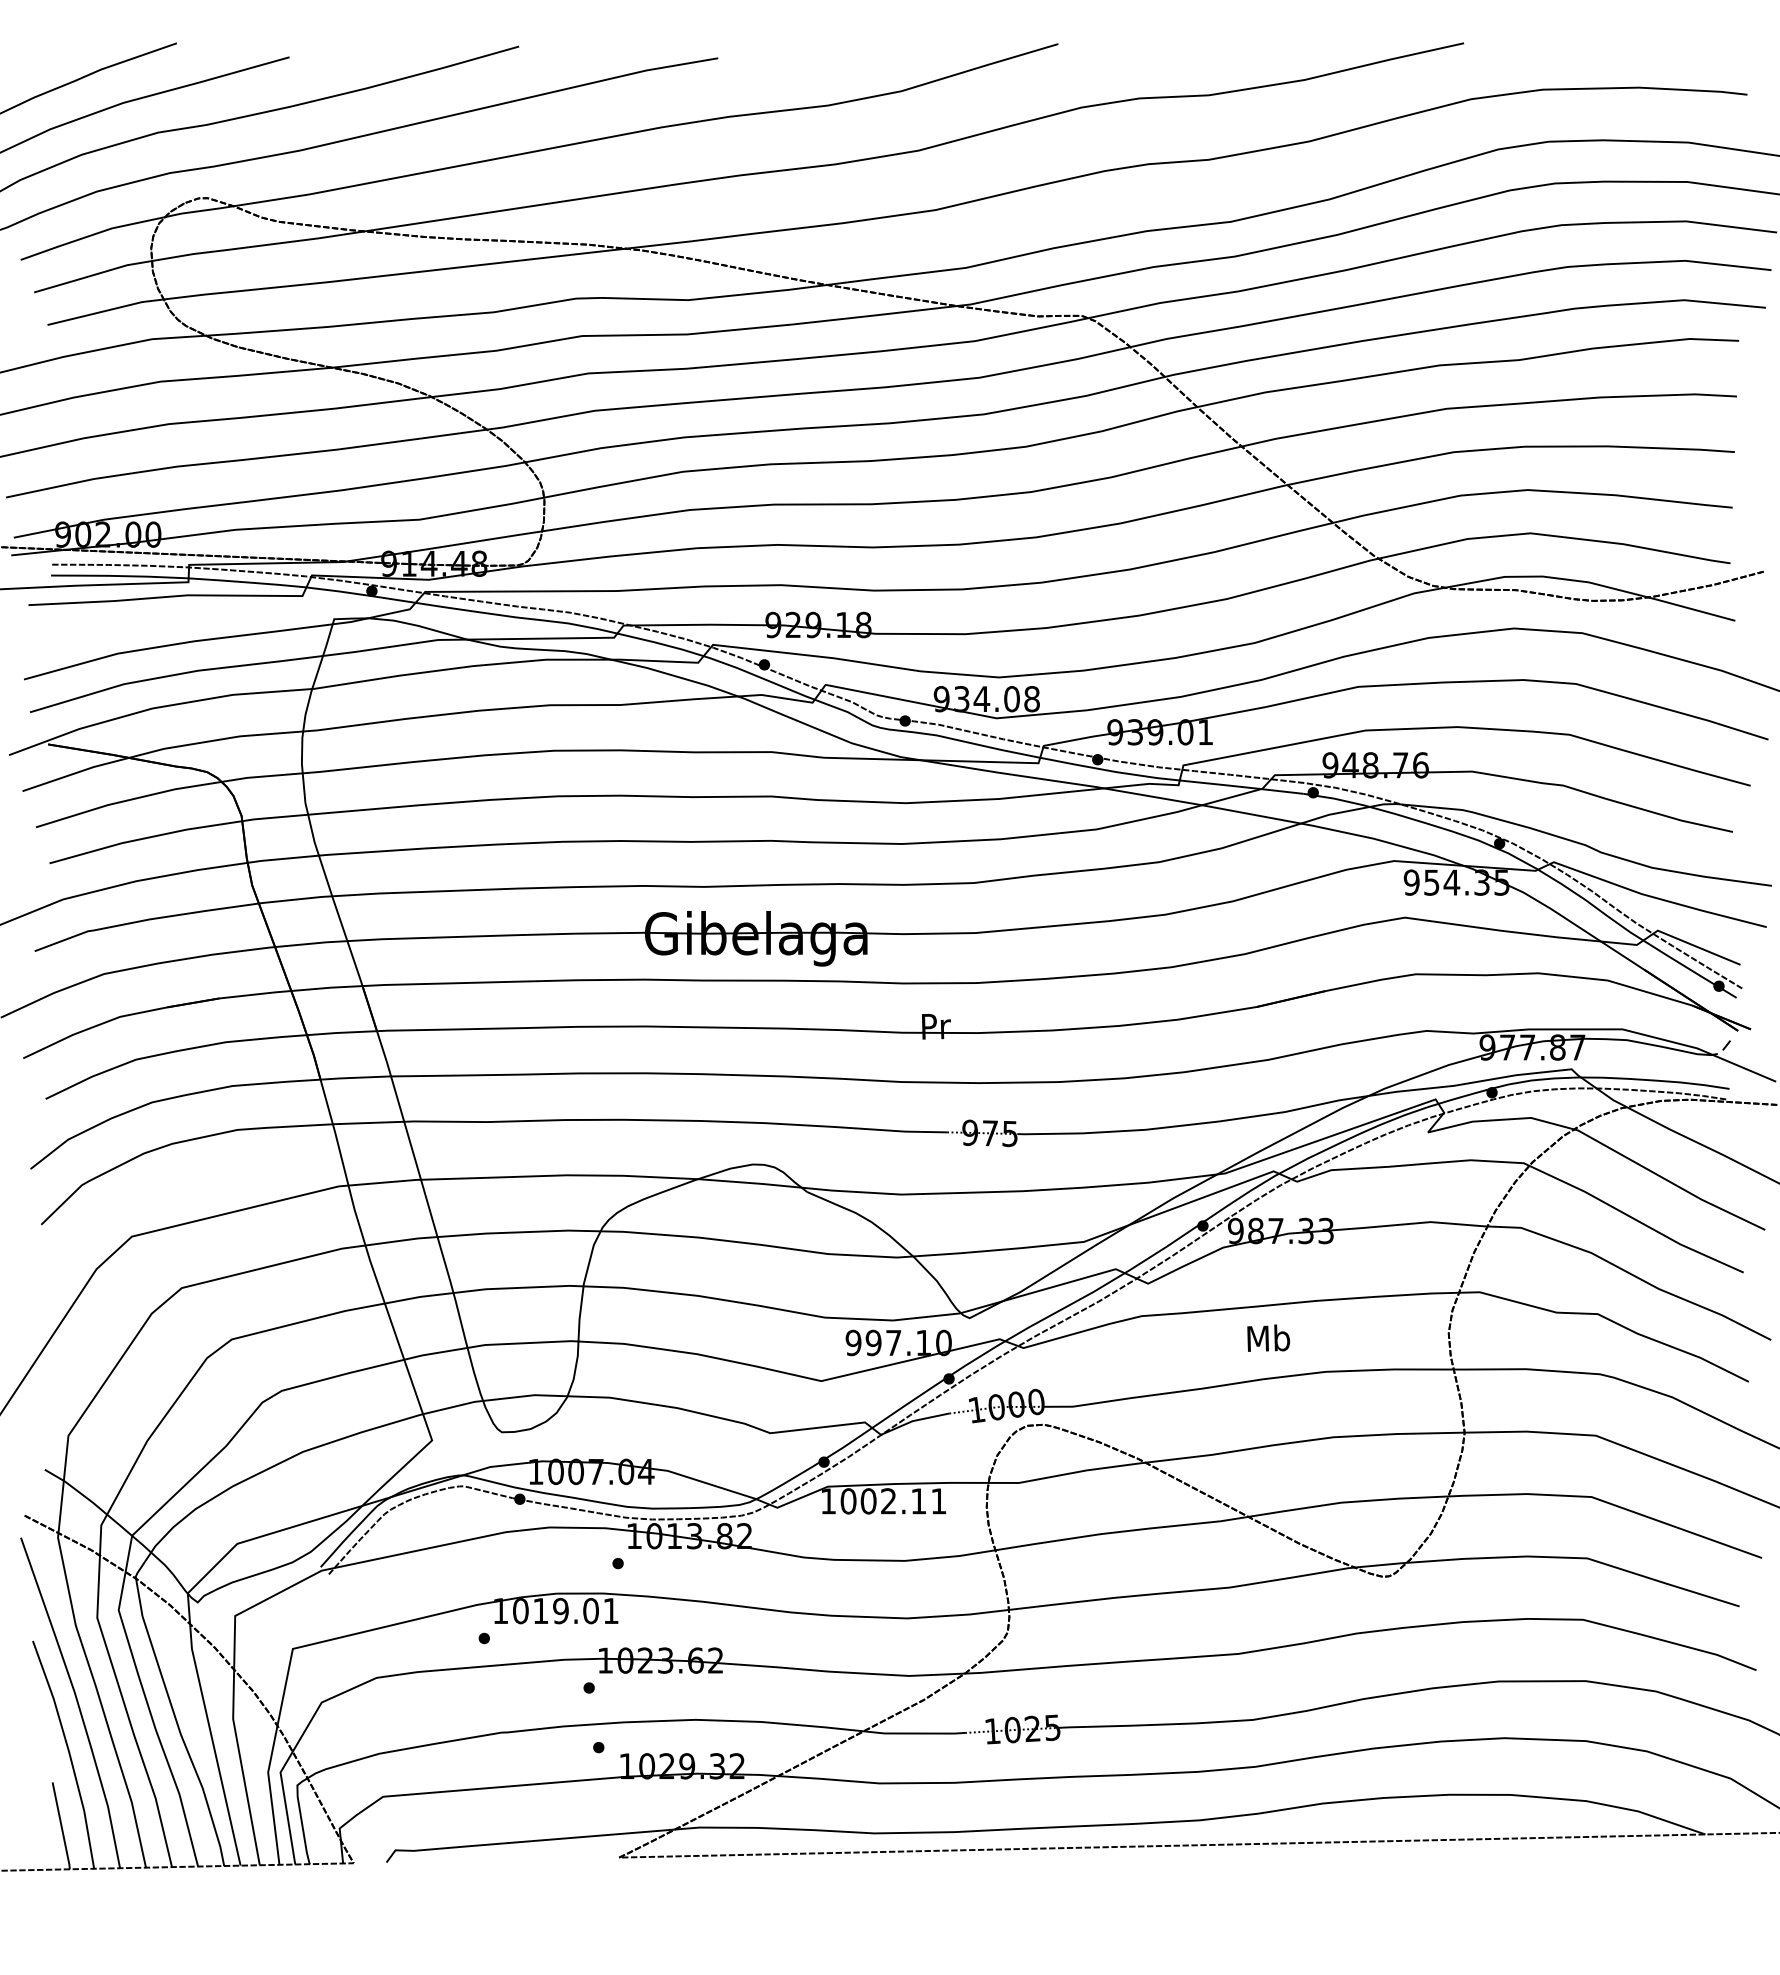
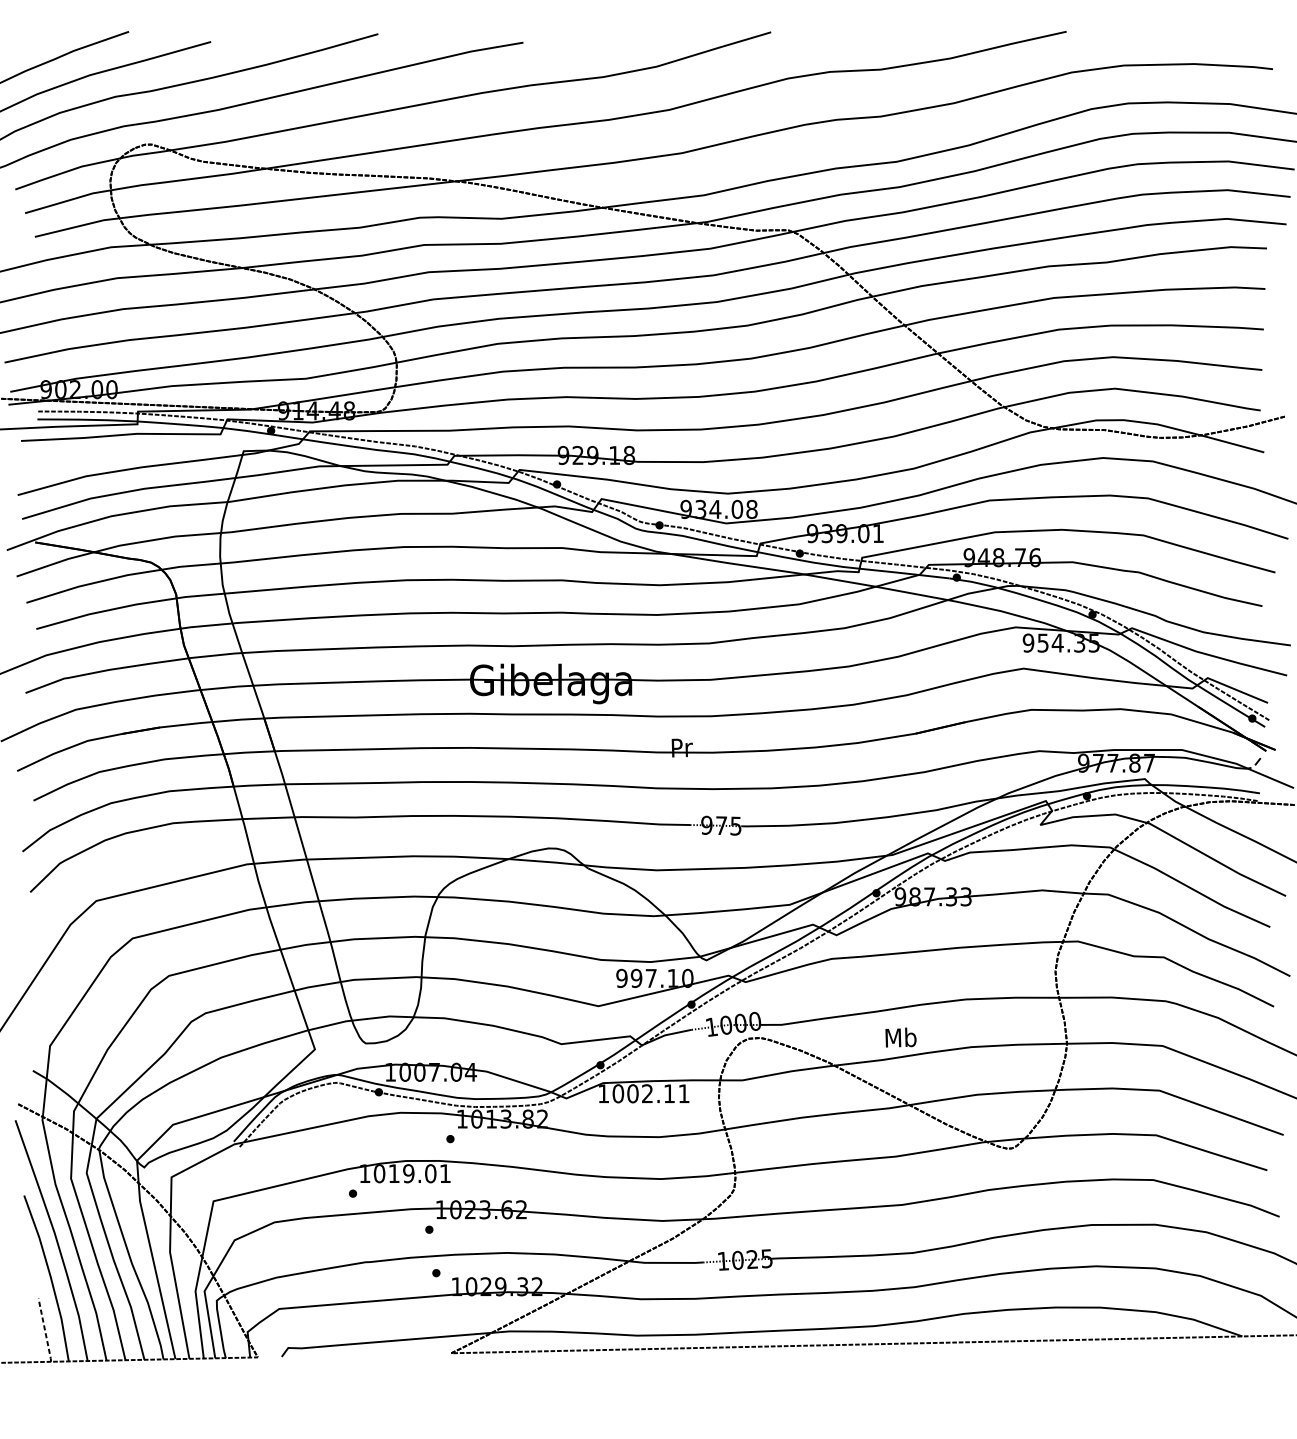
text: (1268, 1337) -> (900, 1037), moved
line: (61, 1826) -> (45, 1330), solid -> dashed

